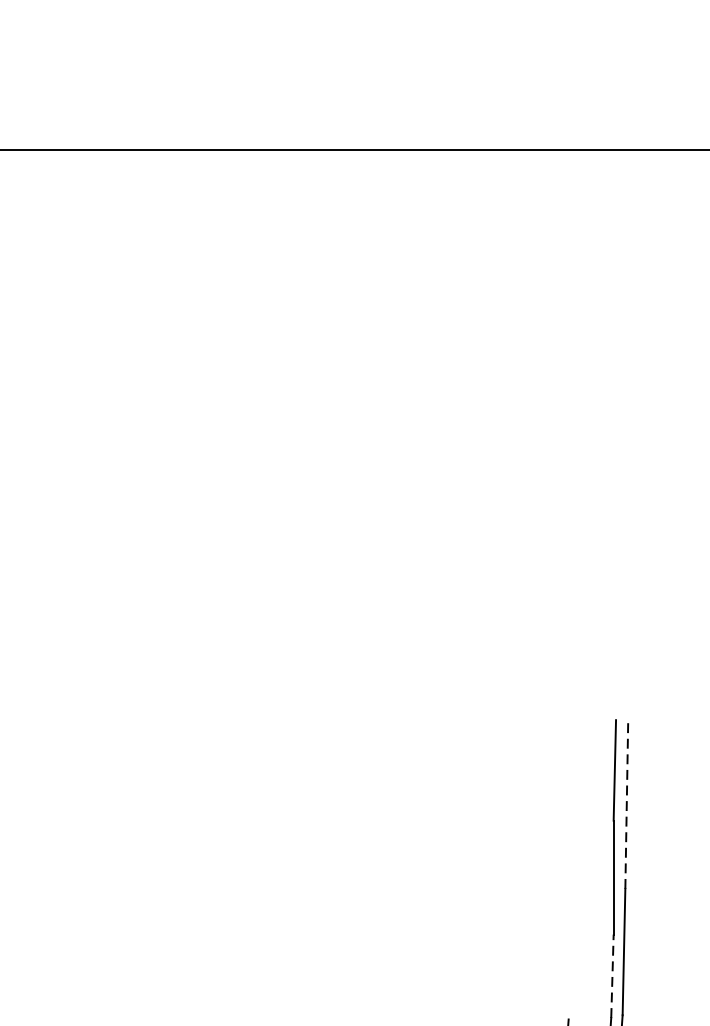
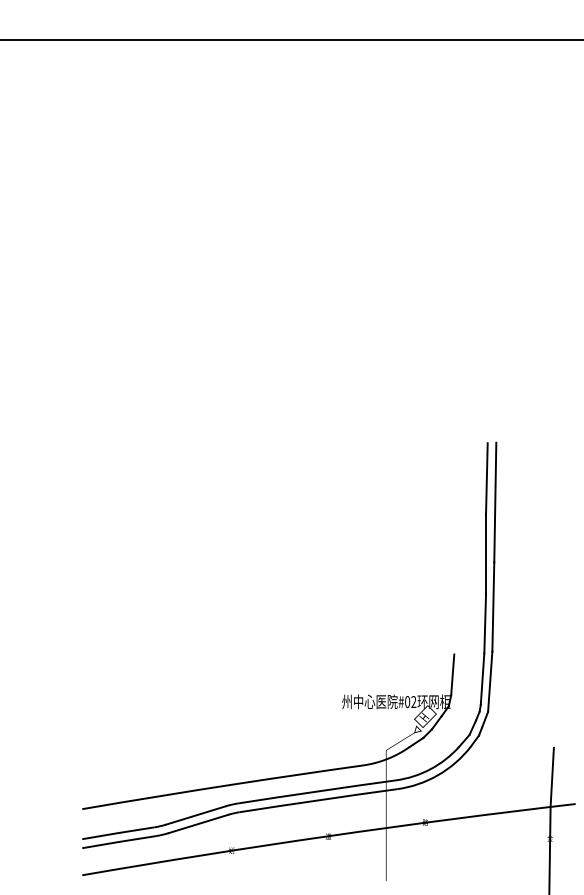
line: (627, 804) -> (495, 502), dashed -> solid
line: (612, 975) -> (485, 623), dashed -> solid

